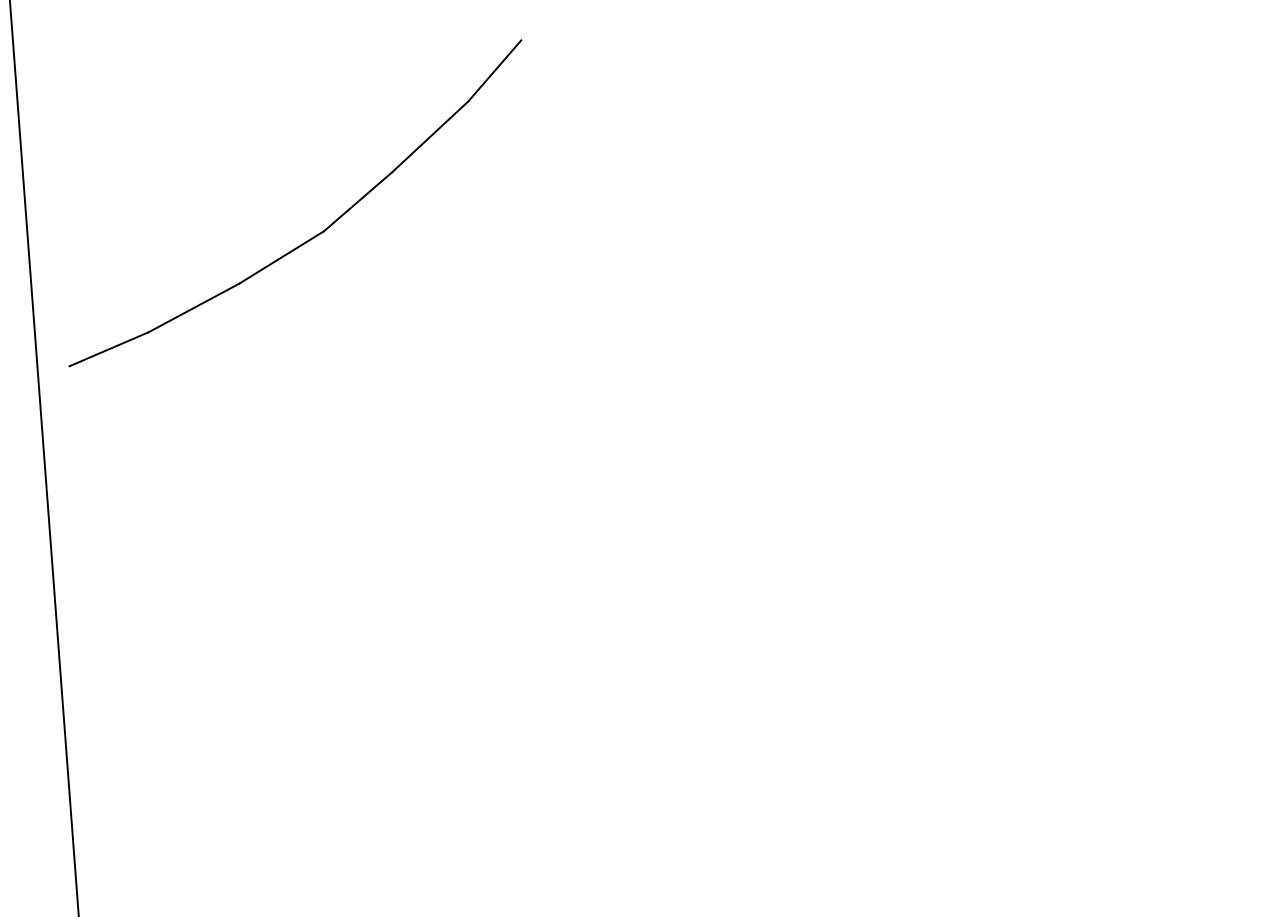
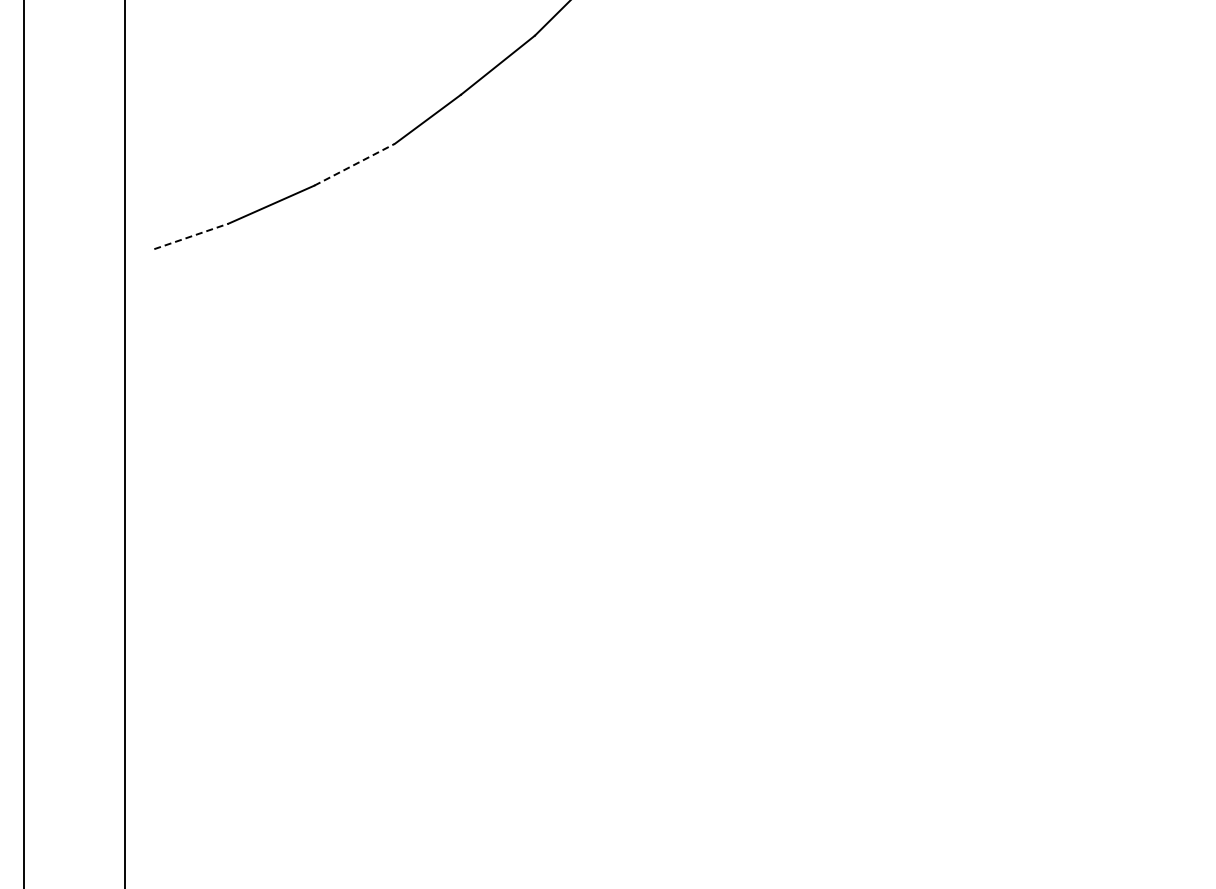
line: (281, 257) -> (354, 164), solid -> dashed
line: (109, 349) -> (191, 236), solid -> dashed

